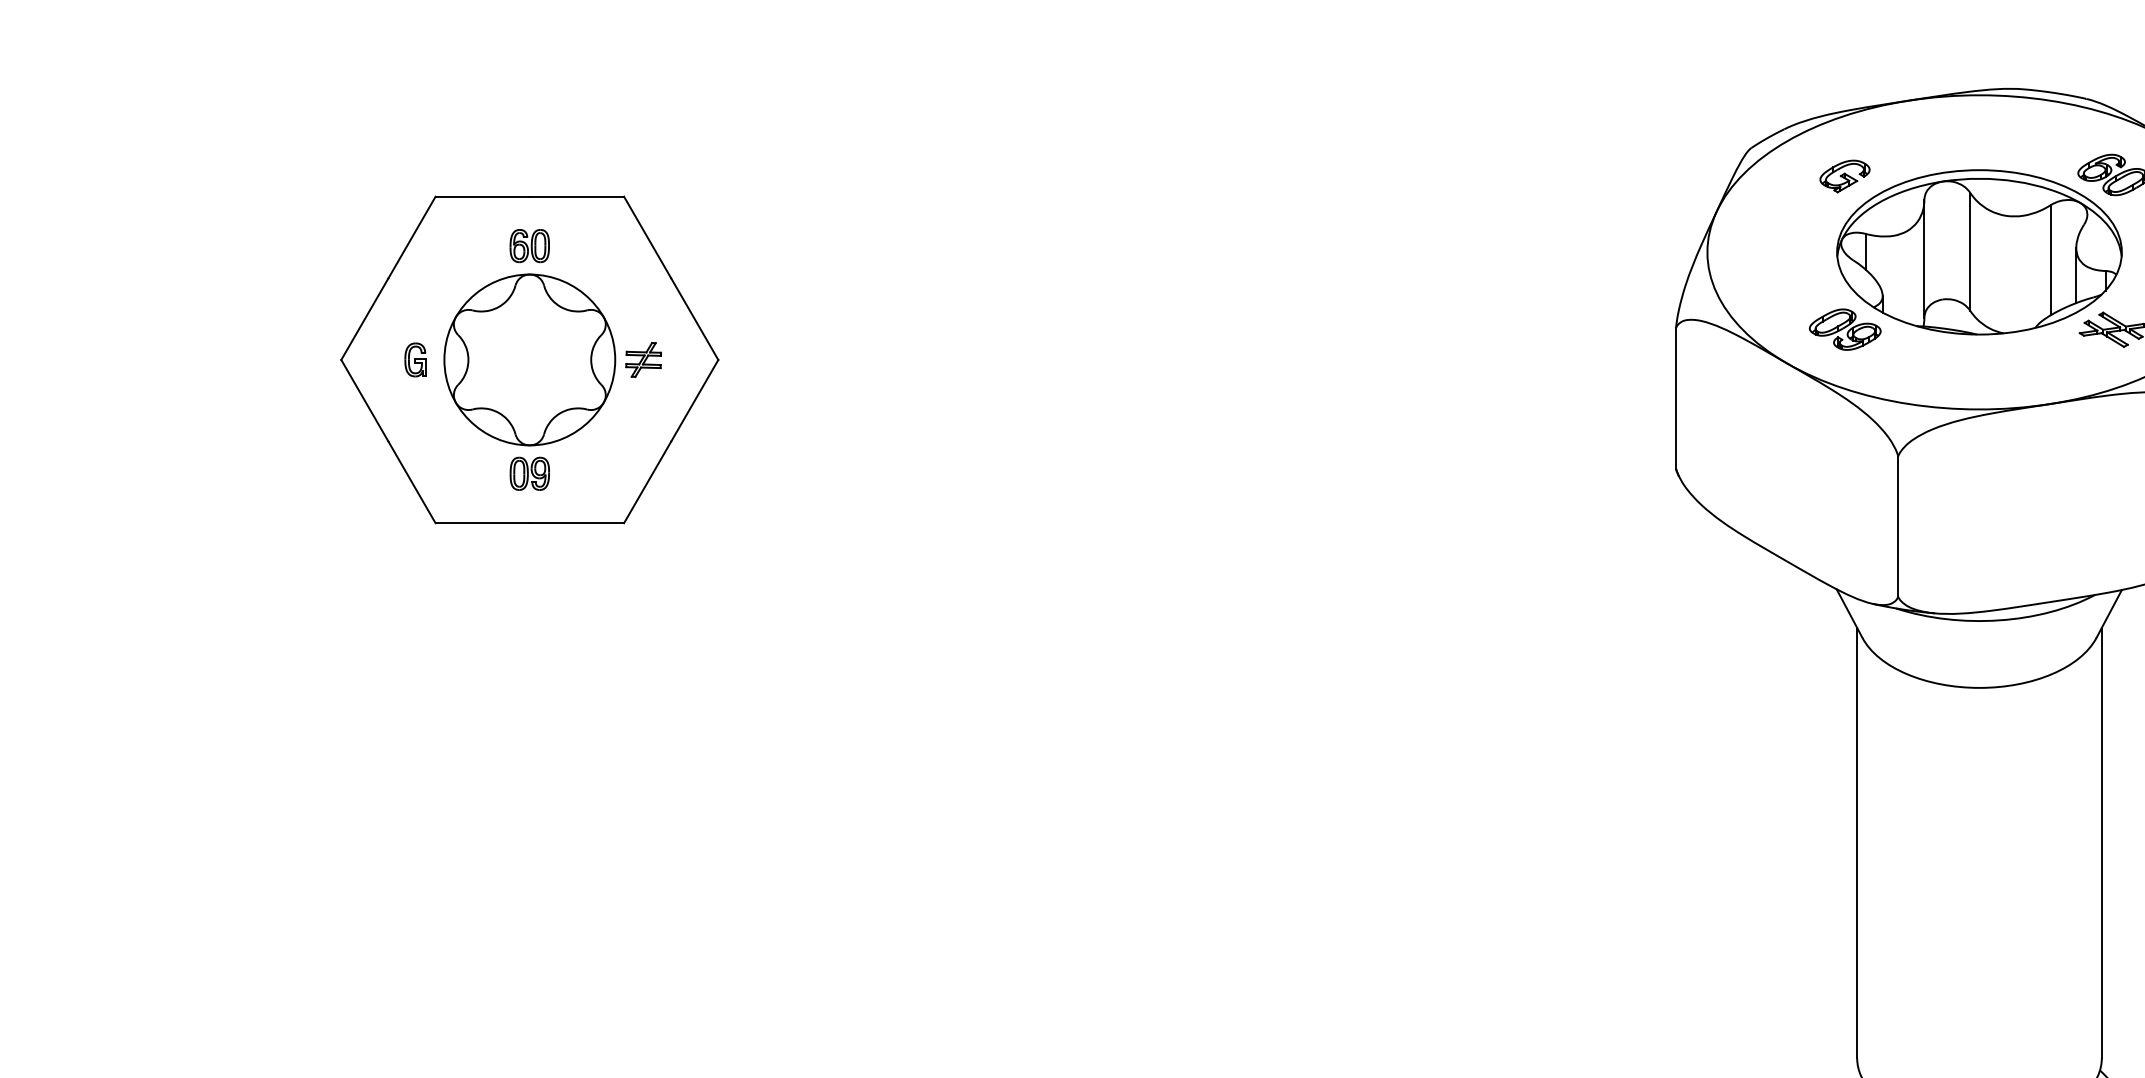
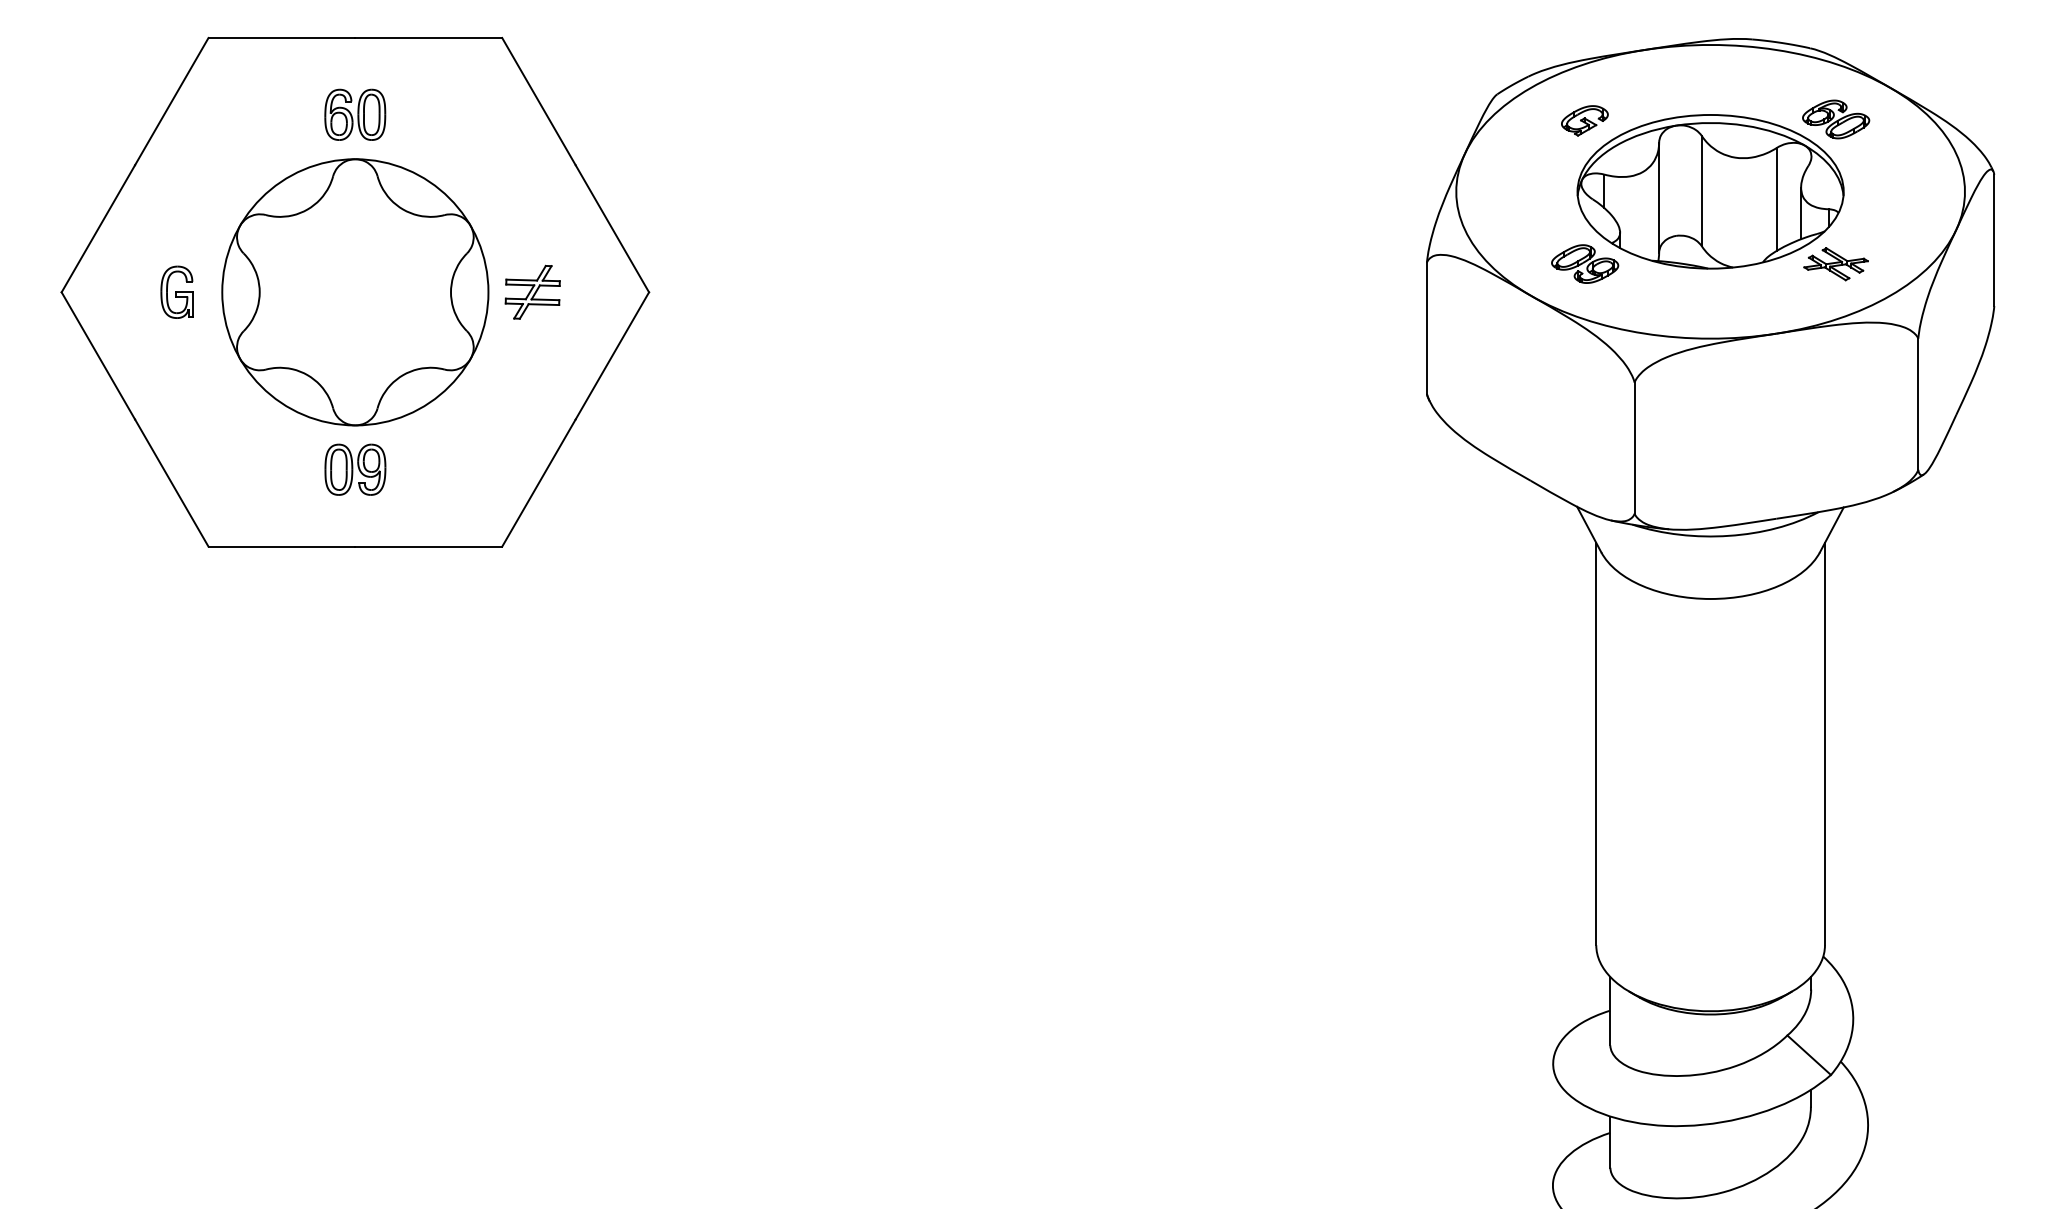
part: (529, 360) -> (355, 292), size x1.67

